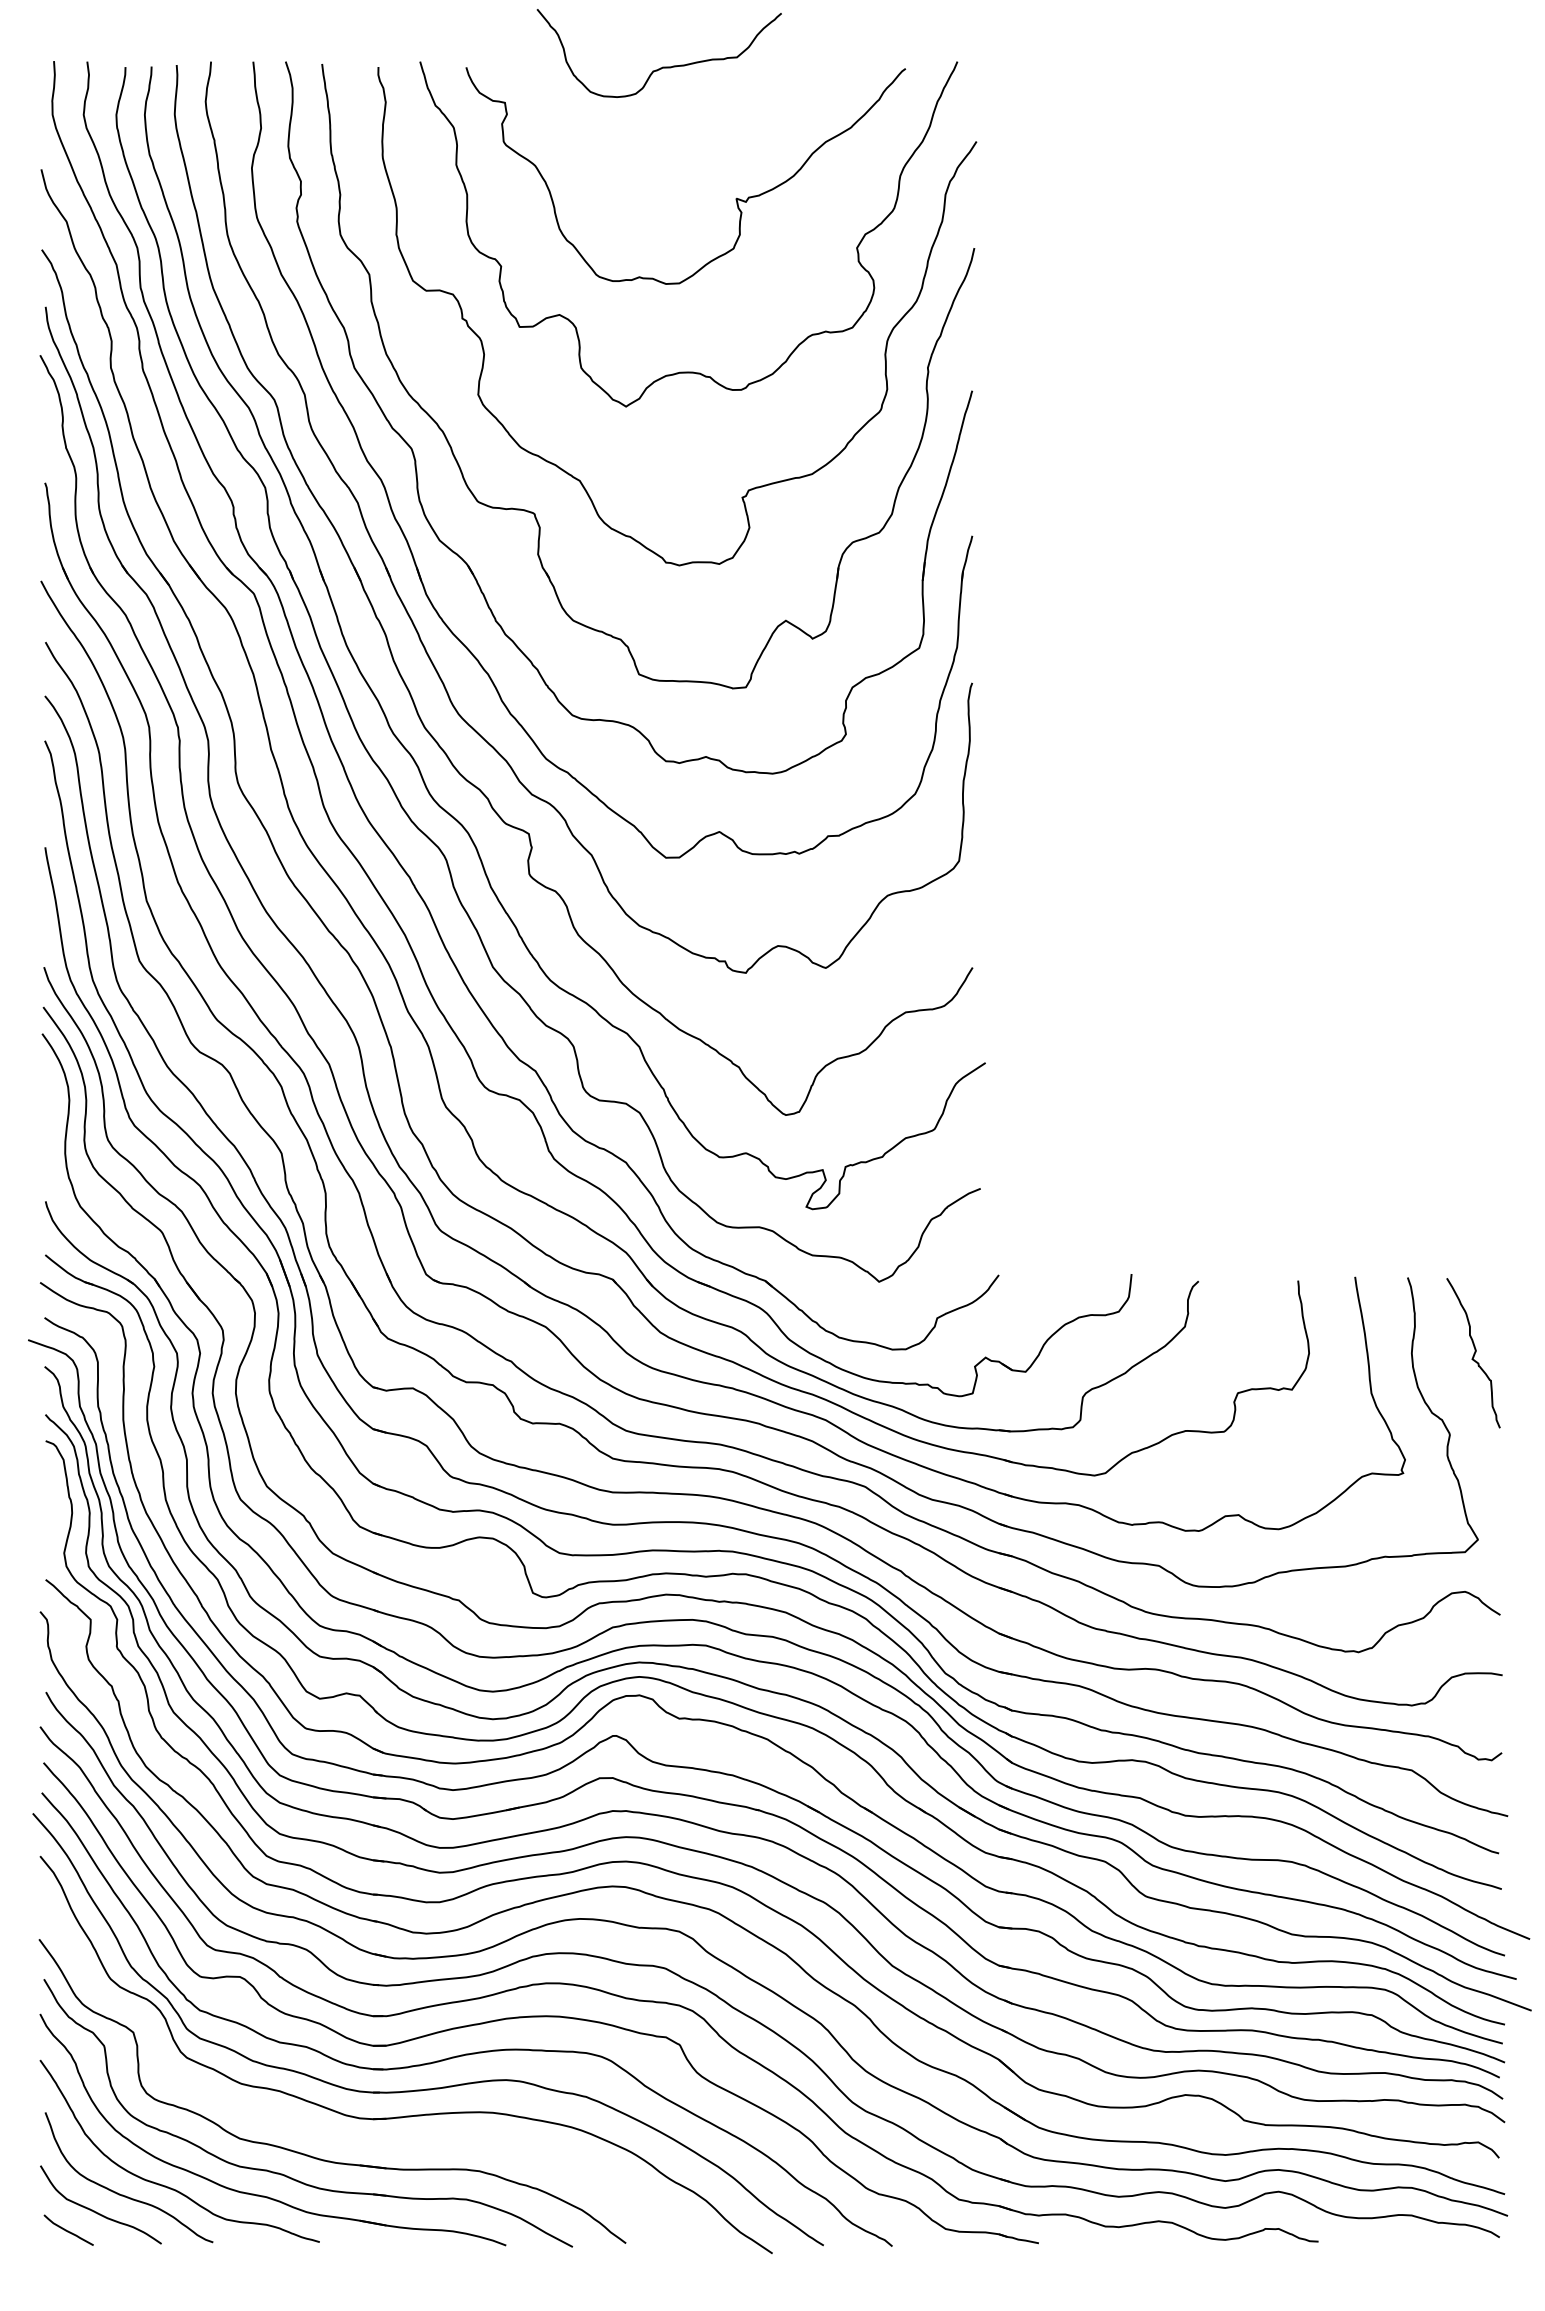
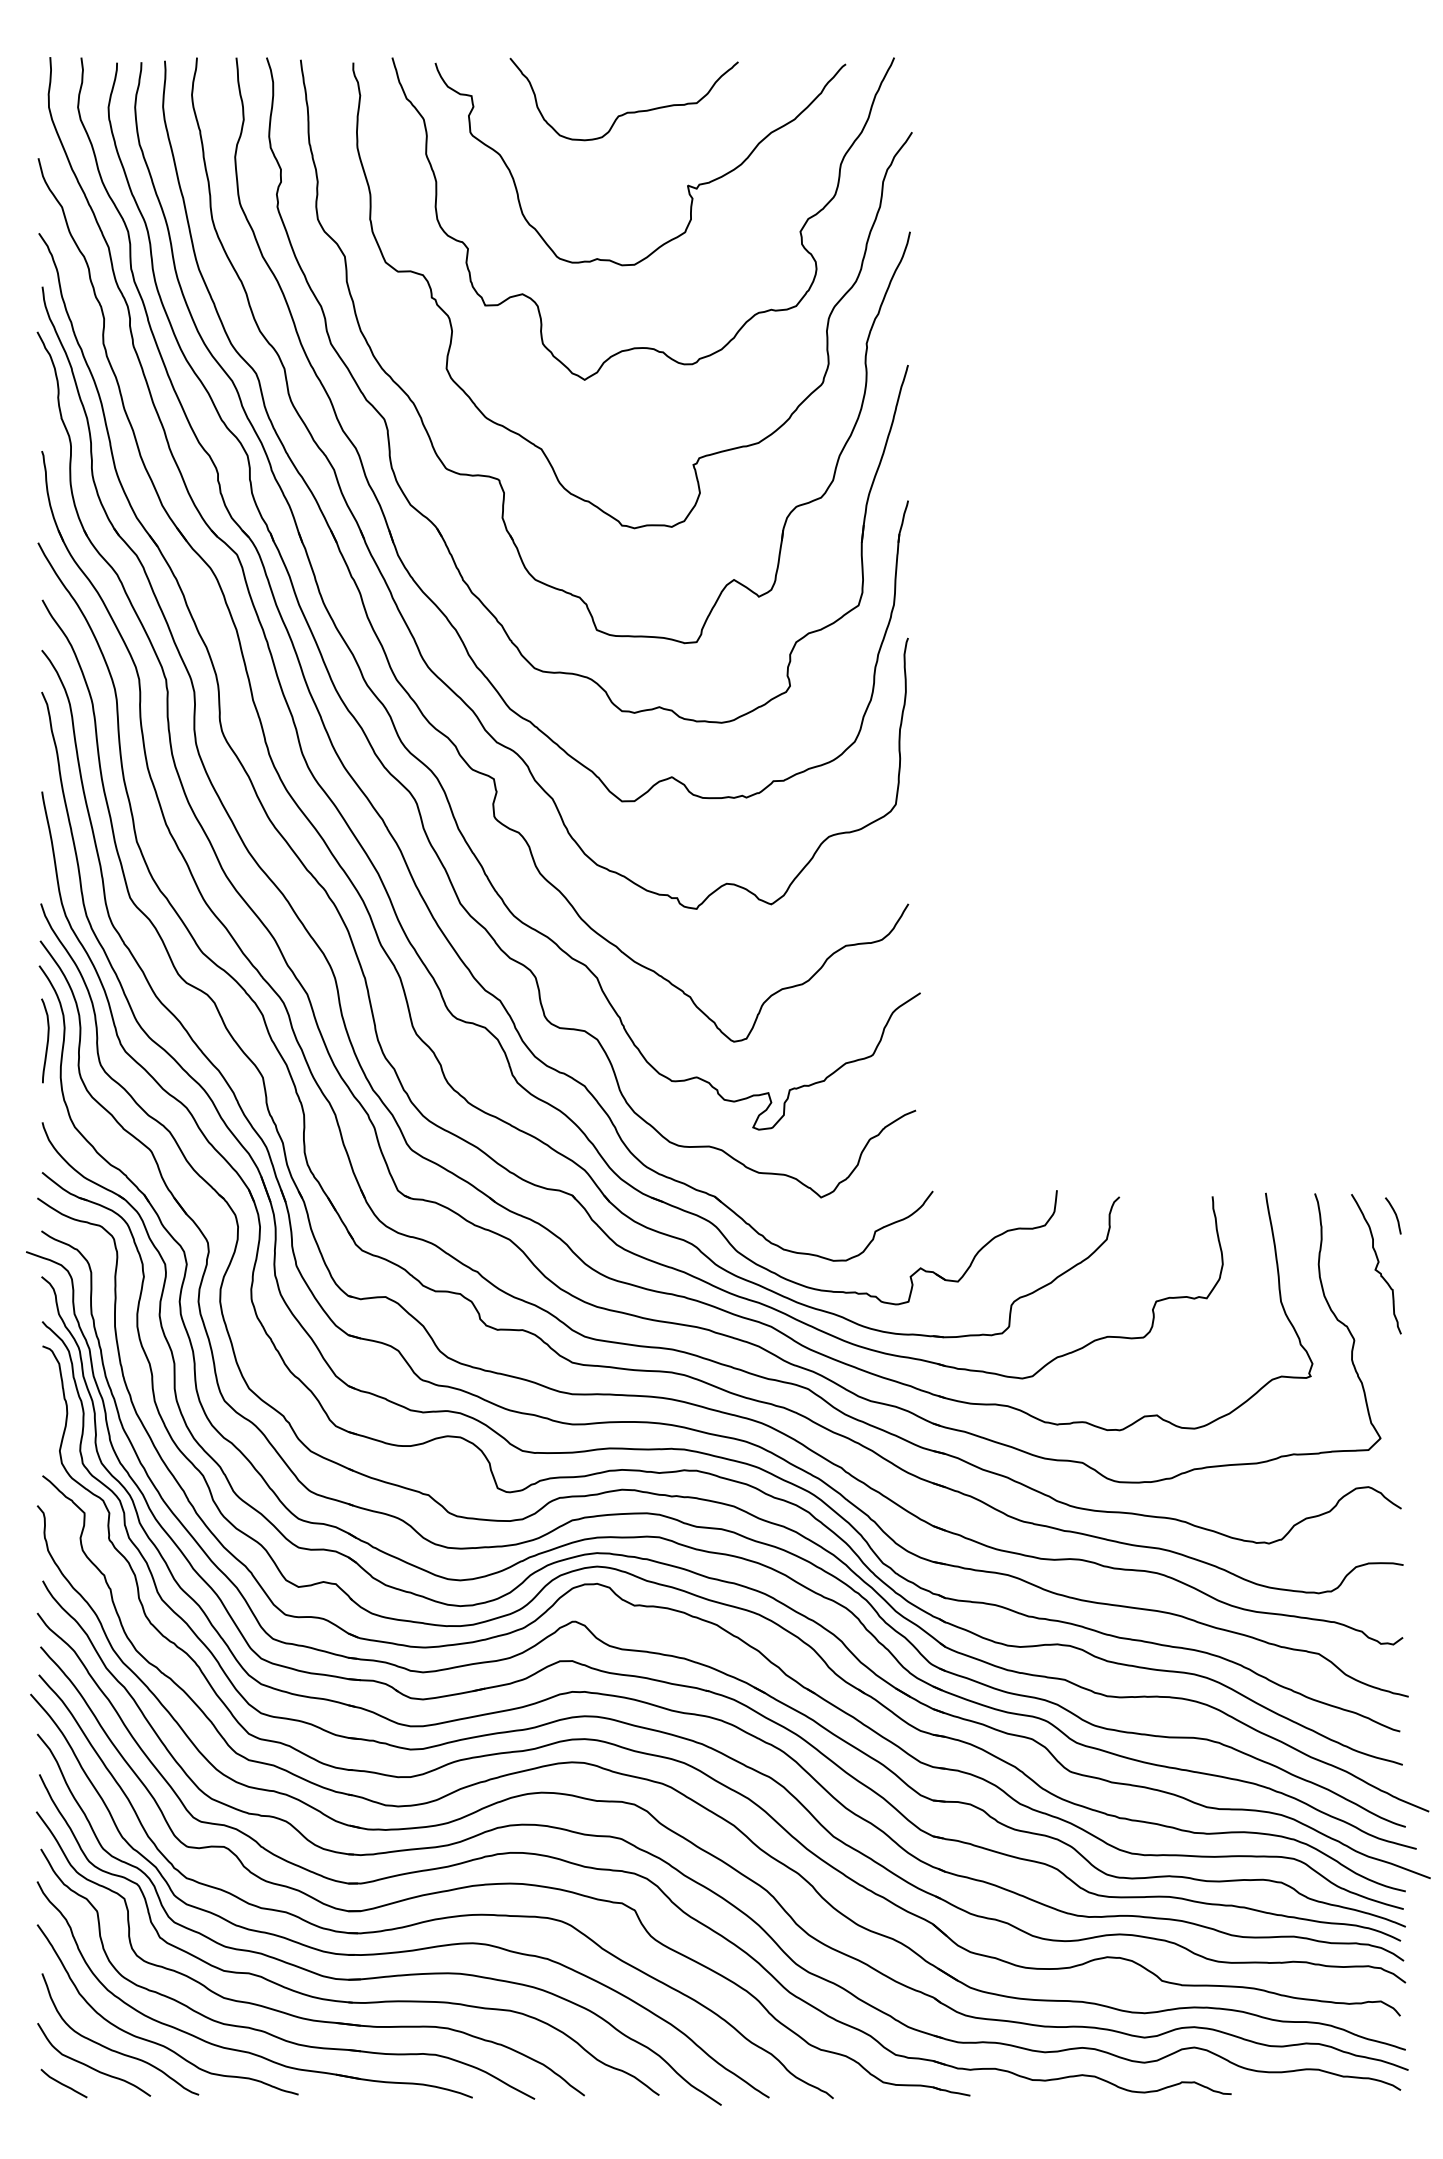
curve: (662, 66) -> (627, 111), moved
curve: (50, 1113) -> (47, 1040), added
curve: (1493, 1300) -> (1395, 1214), added
part: (367, 2141) -> (343, 2000), added

